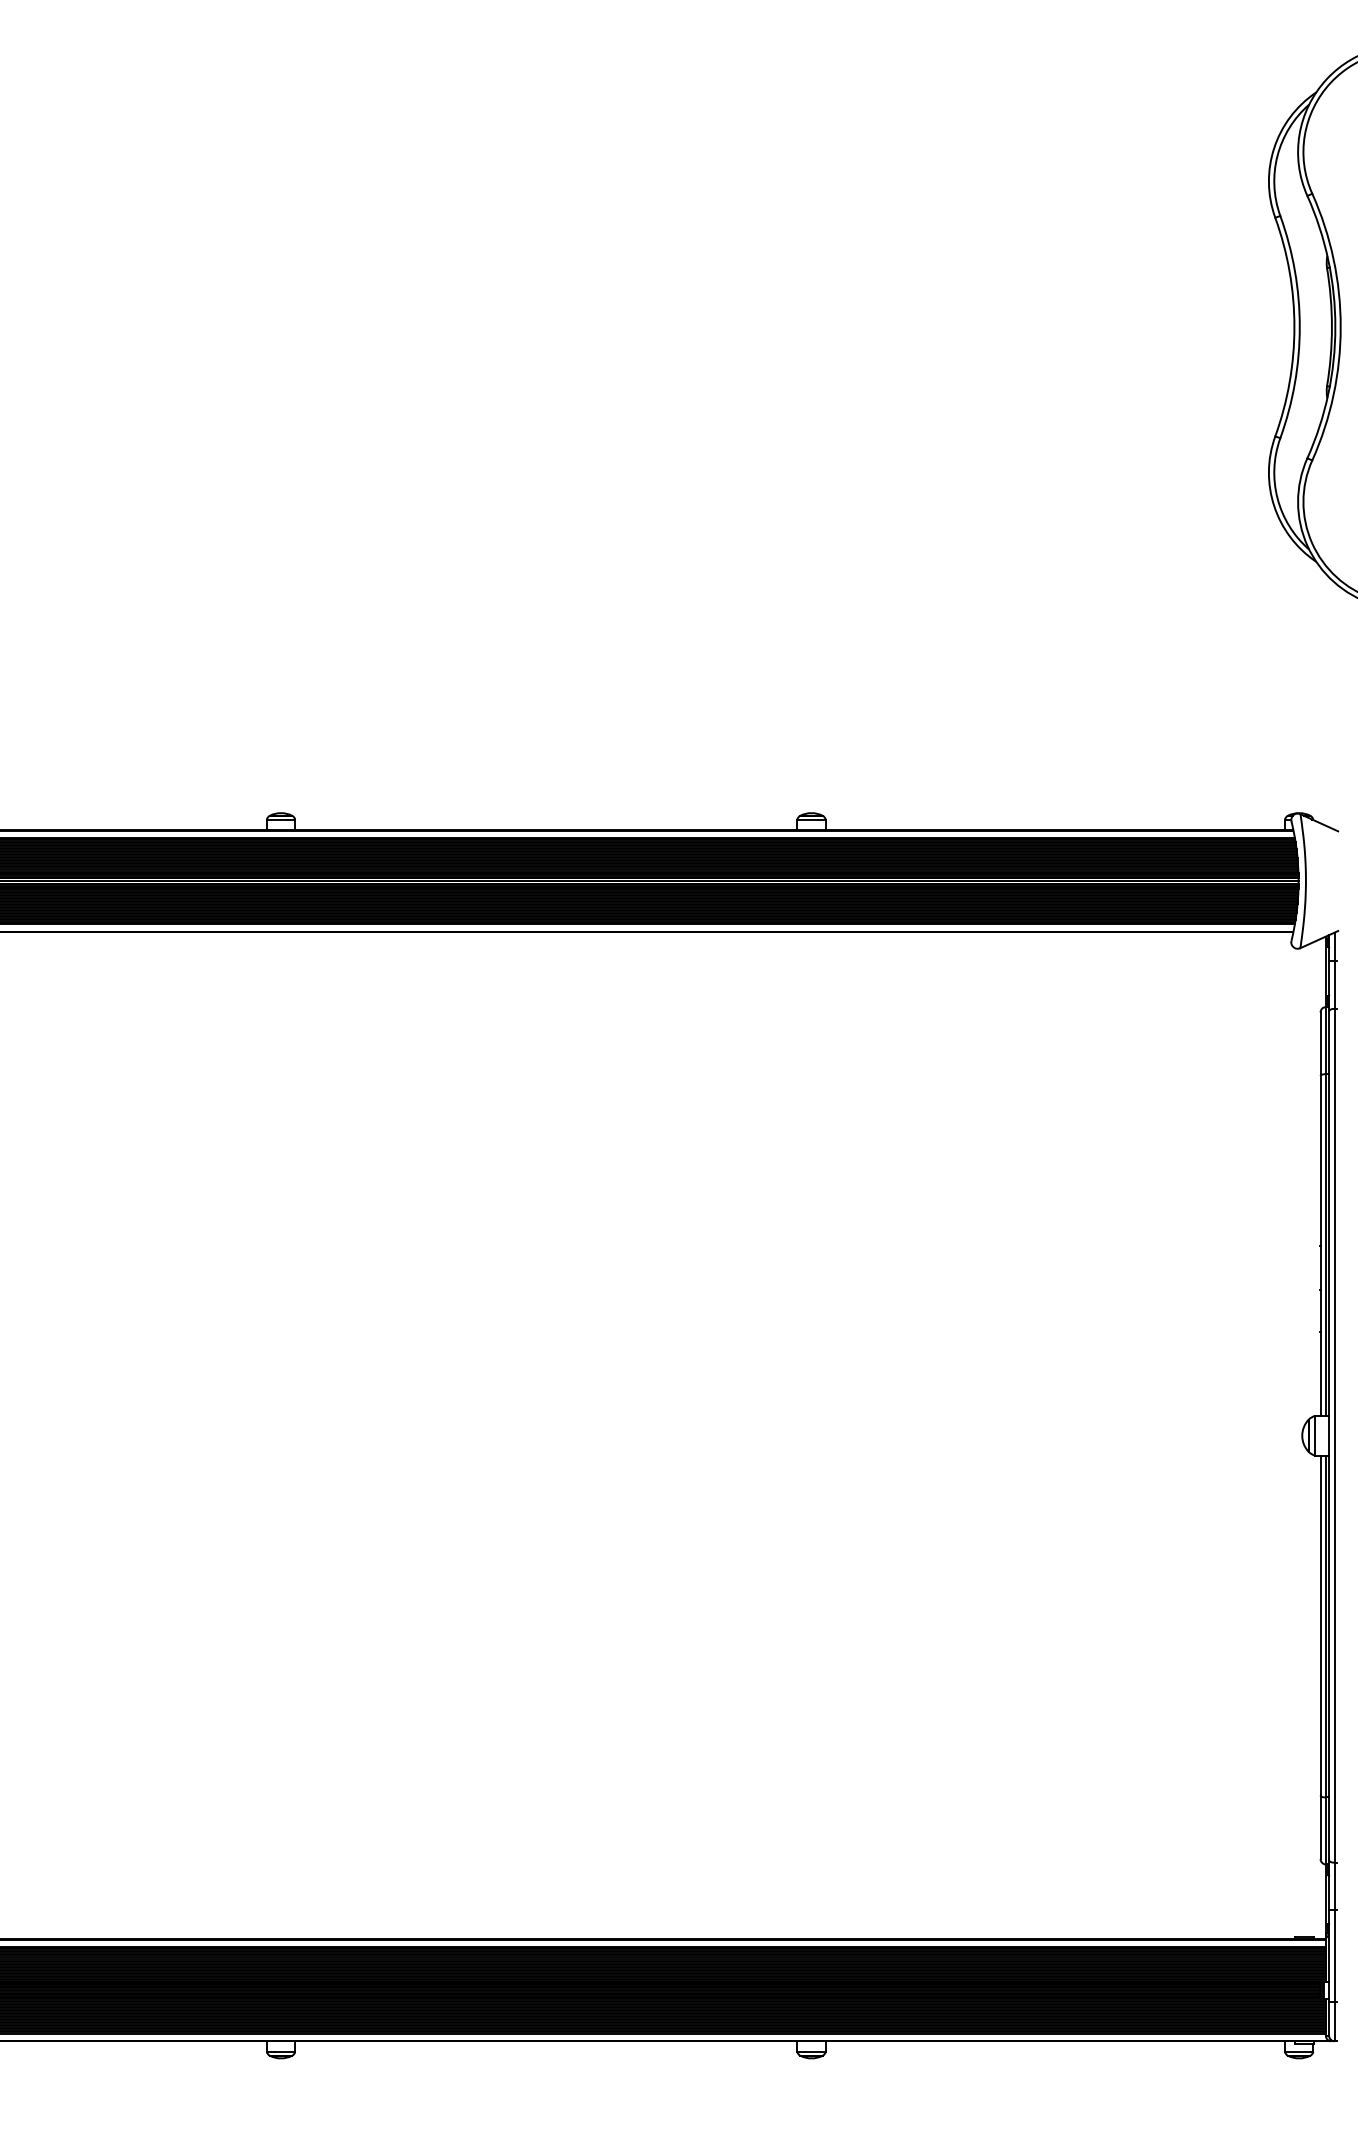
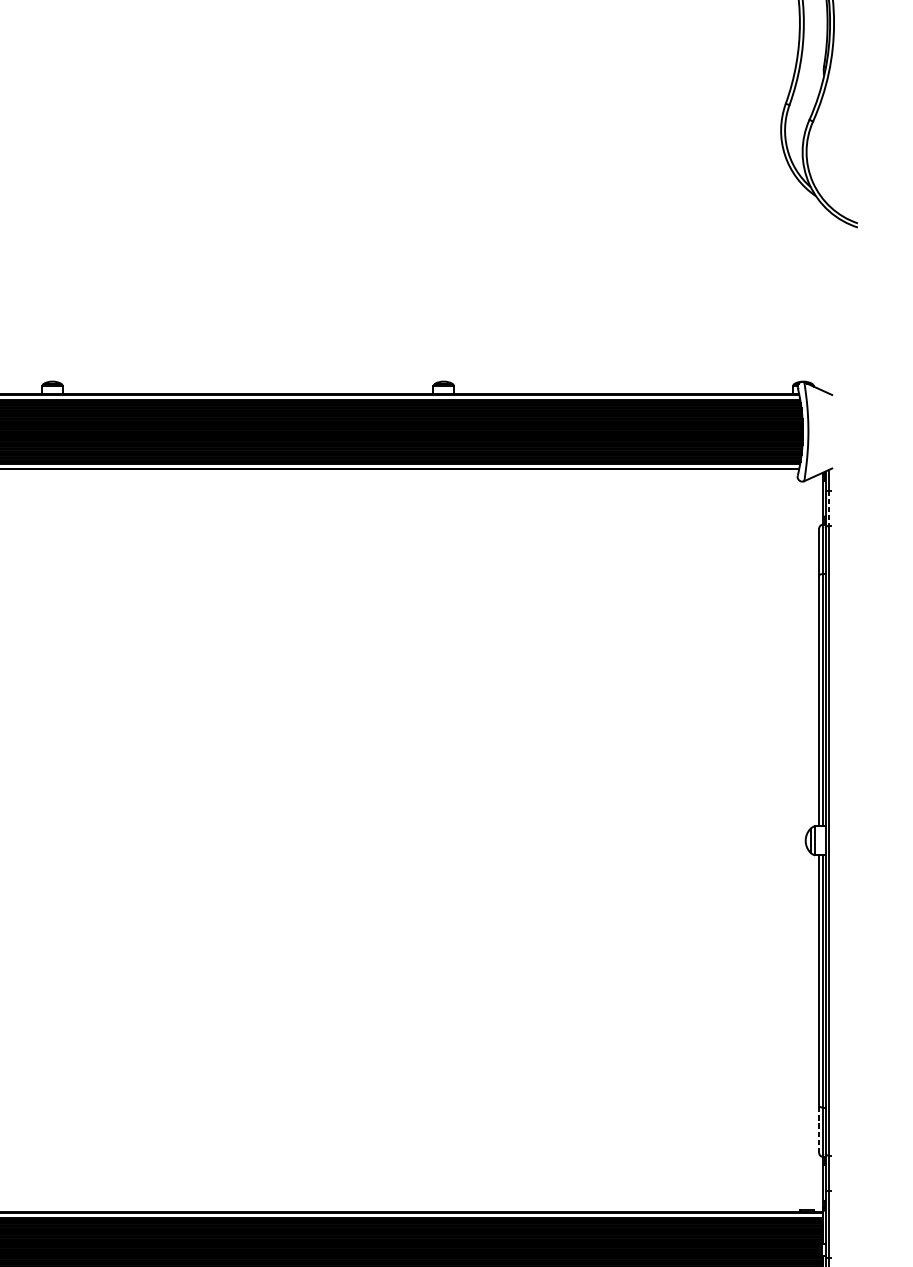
line: (1334, 985) -> (829, 508), solid -> dashed
line: (1320, 1827) -> (819, 1129), solid -> dashed

